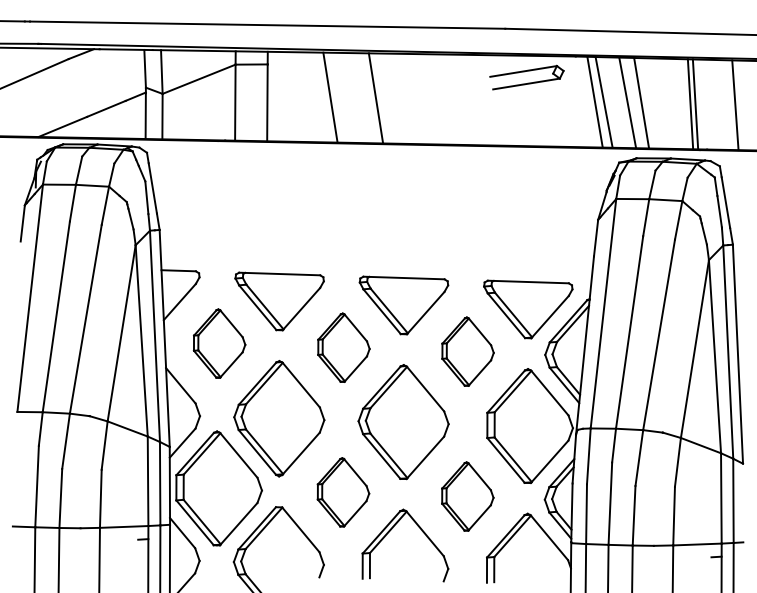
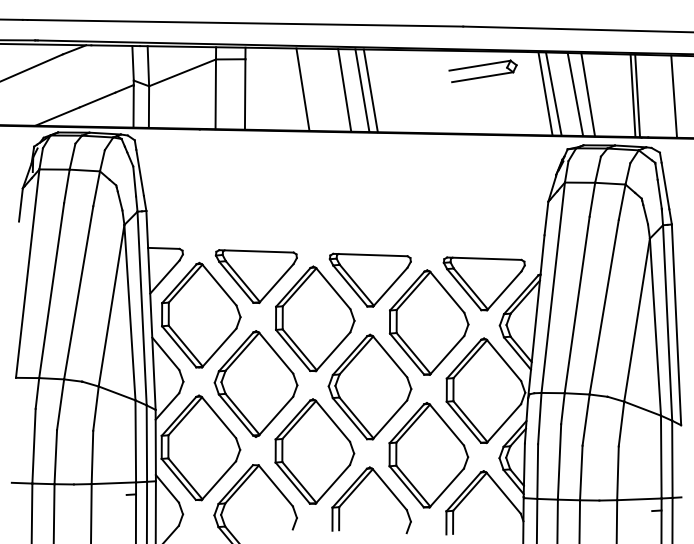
line: (395, 98) -> (362, 90), added
line: (404, 98) -> (370, 90), added
part: (219, 342) -> (201, 314), size x1.67
part: (344, 347) -> (315, 318), size x1.67
part: (467, 351) -> (428, 322), size x1.67
part: (343, 492) -> (314, 451), size x1.67
part: (467, 496) -> (428, 455), size x1.67

